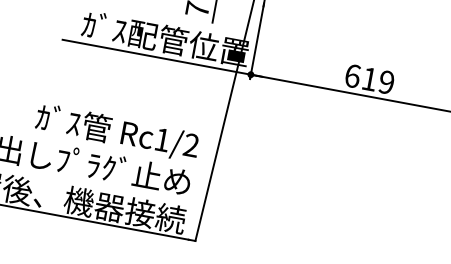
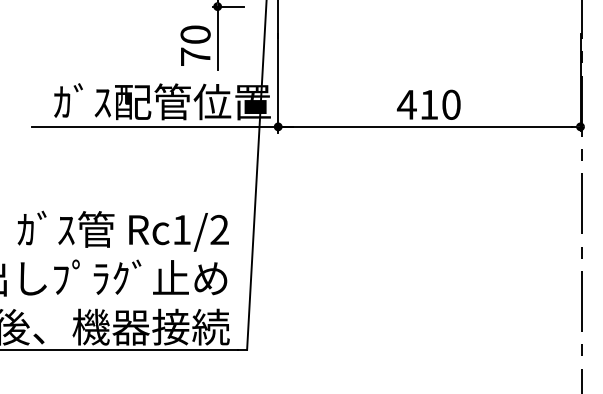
text: (369, 78) -> (428, 104), 619 -> 410

